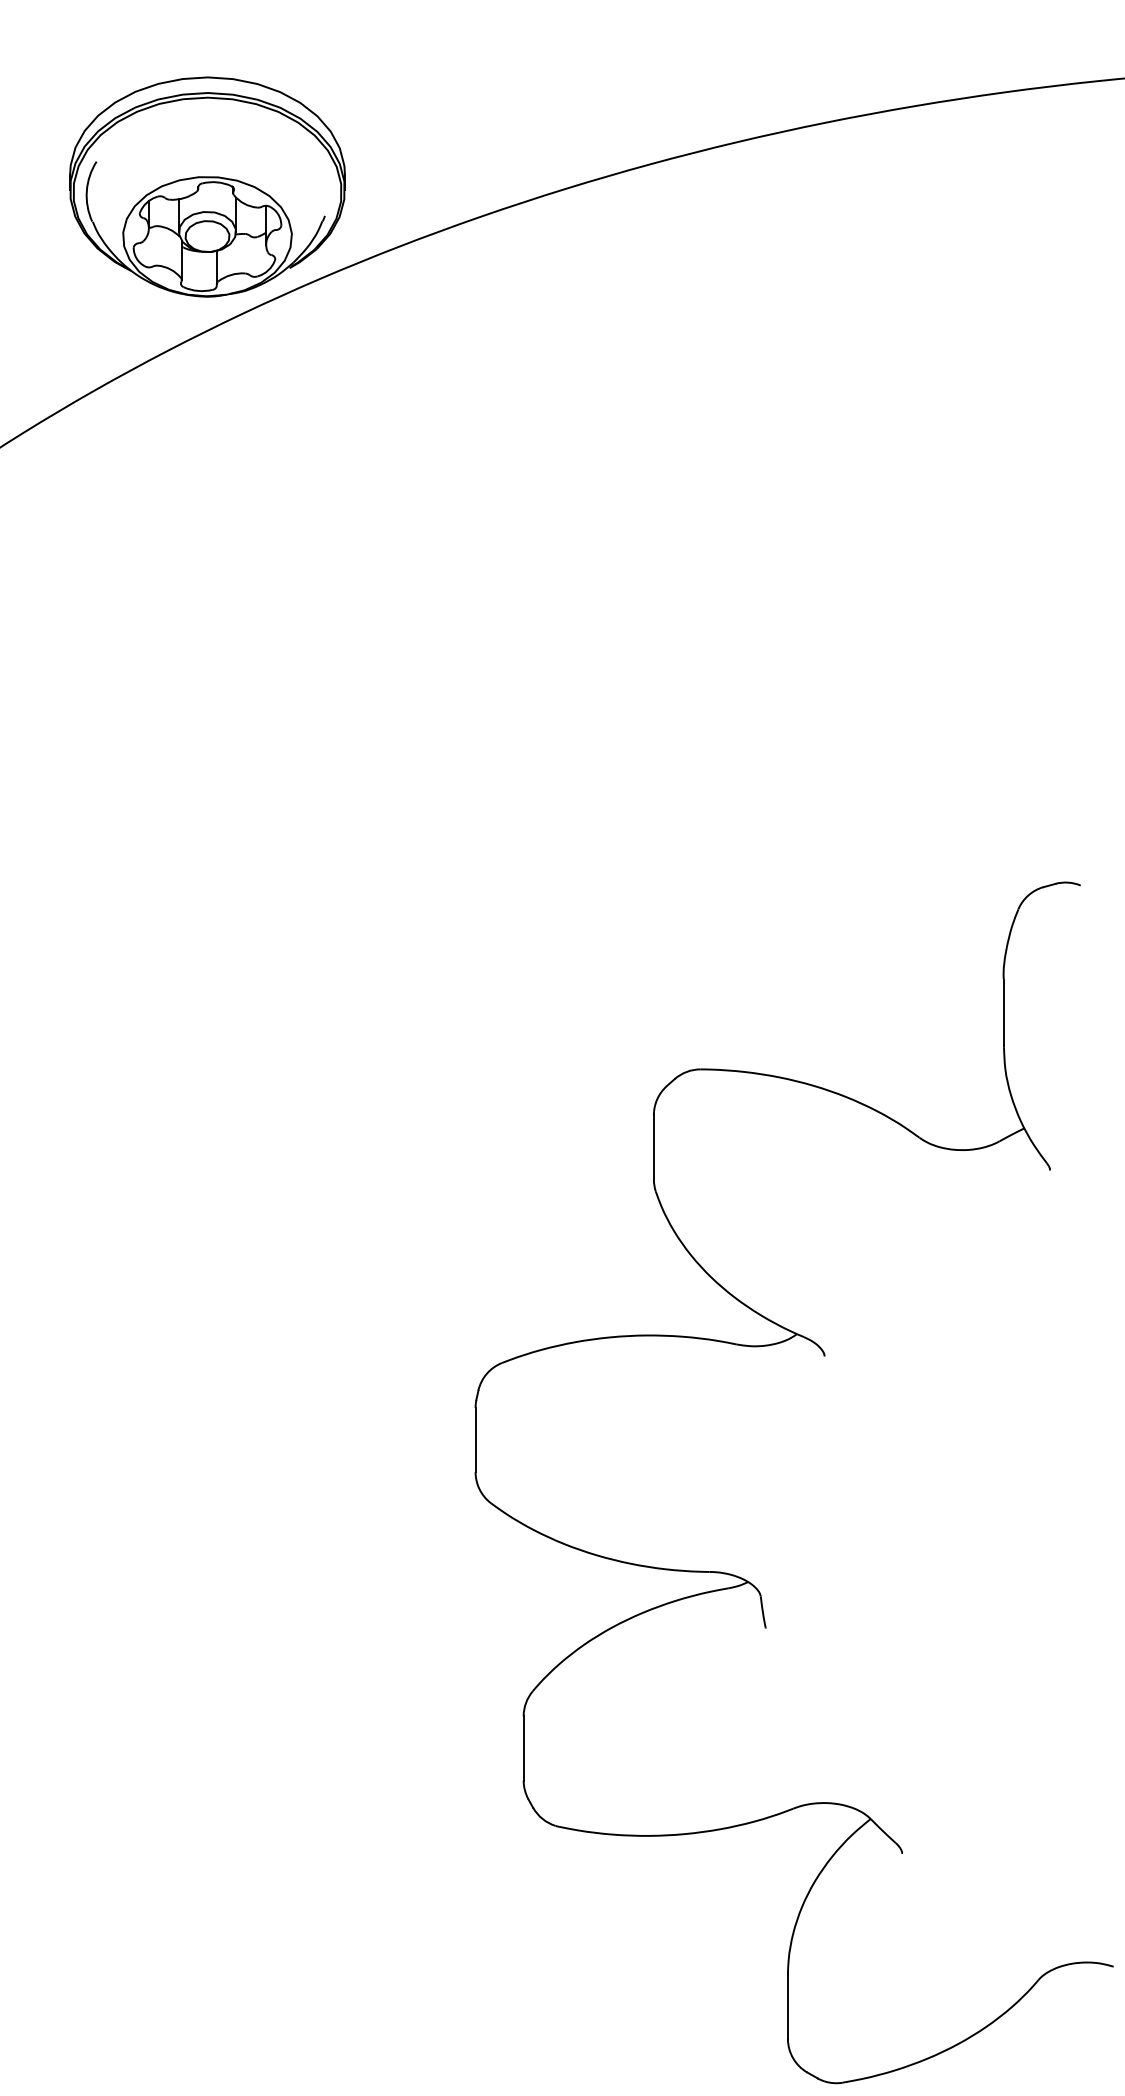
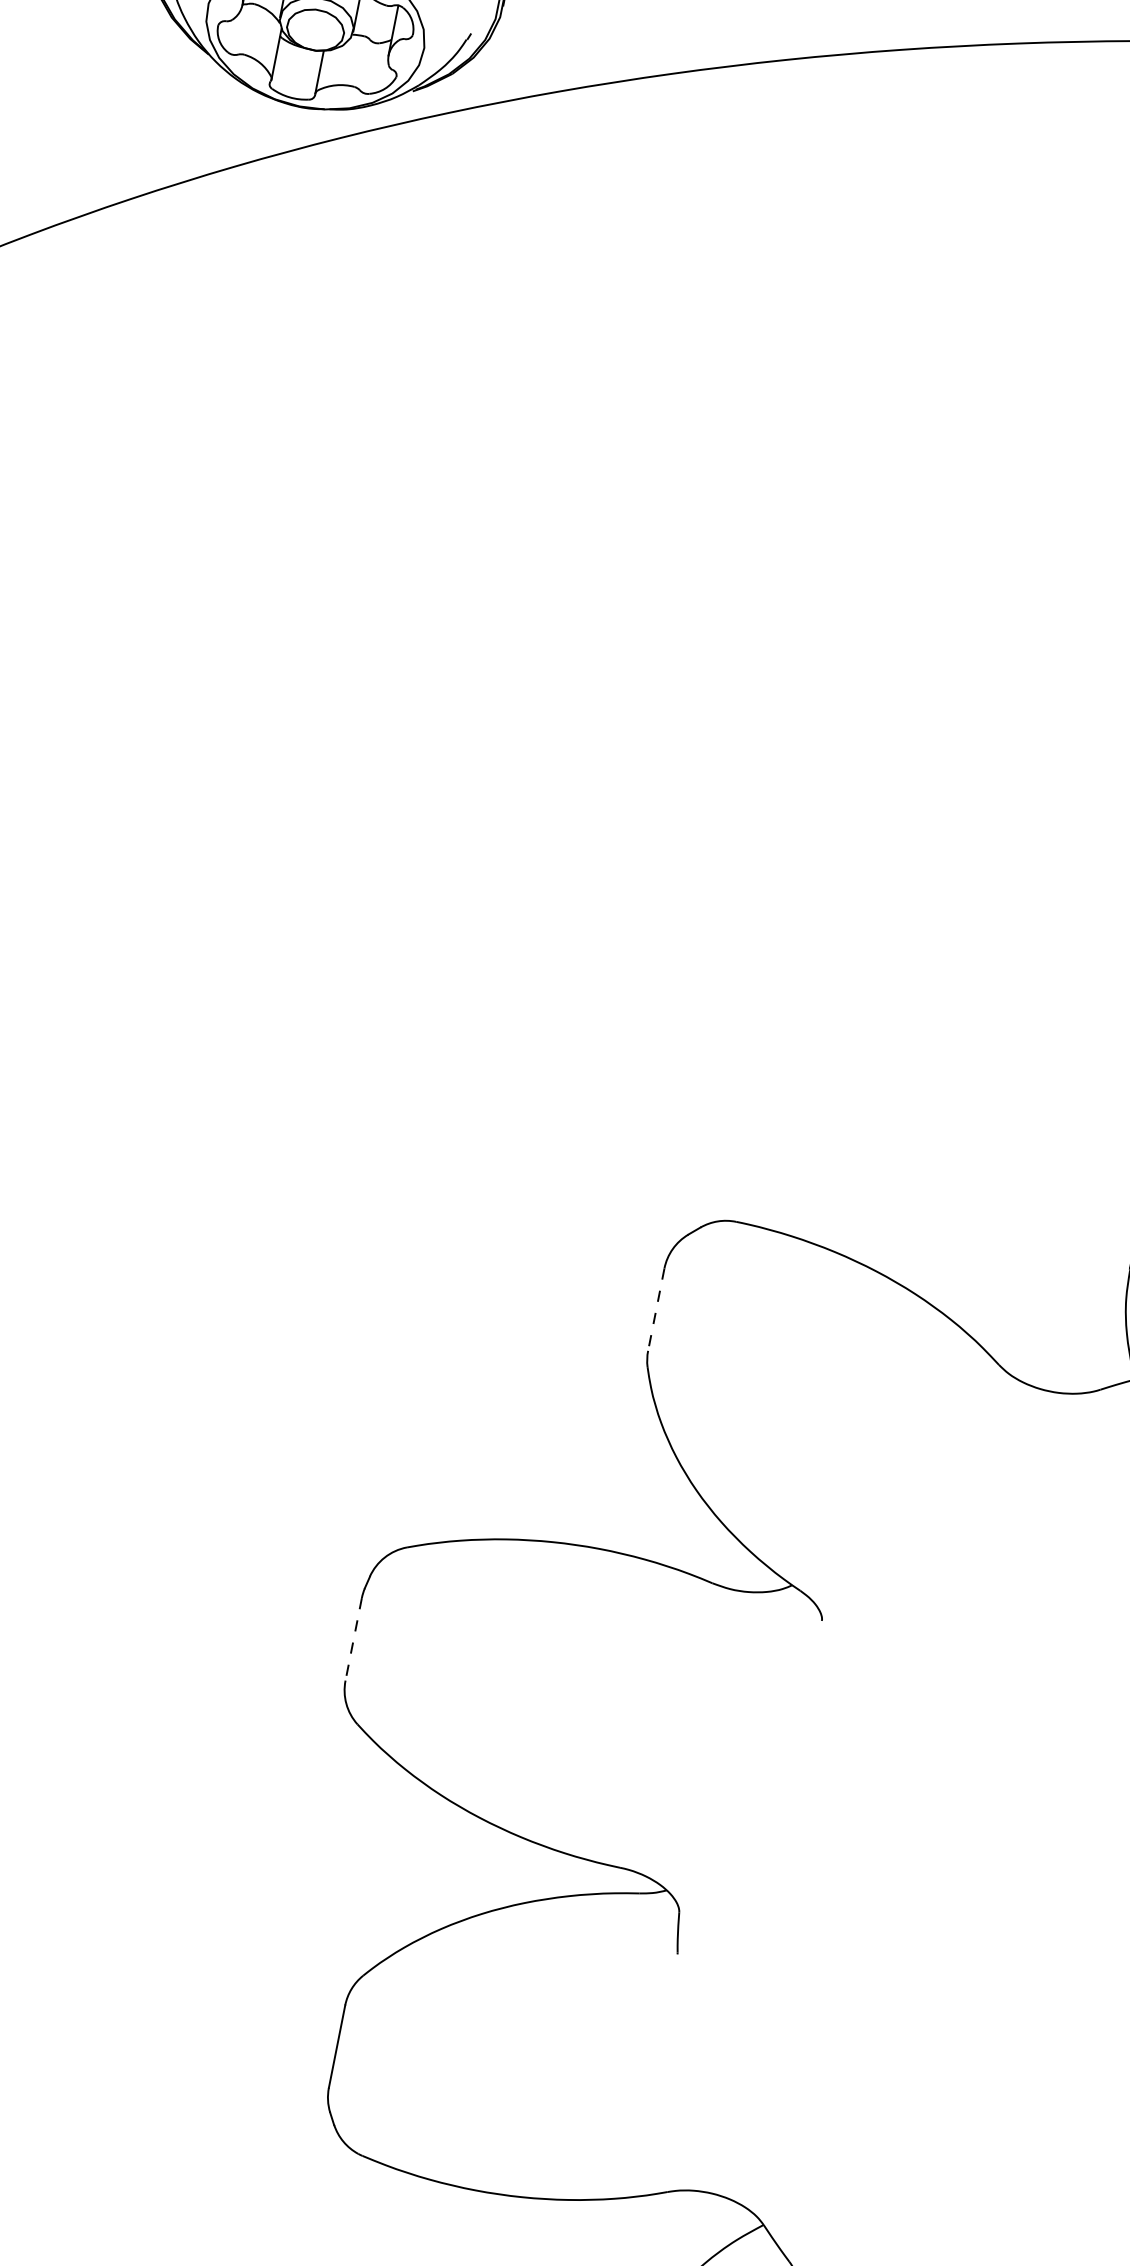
line: (653, 1147) -> (655, 1309), solid -> dashed
line: (475, 1440) -> (353, 1639), solid -> dashed

